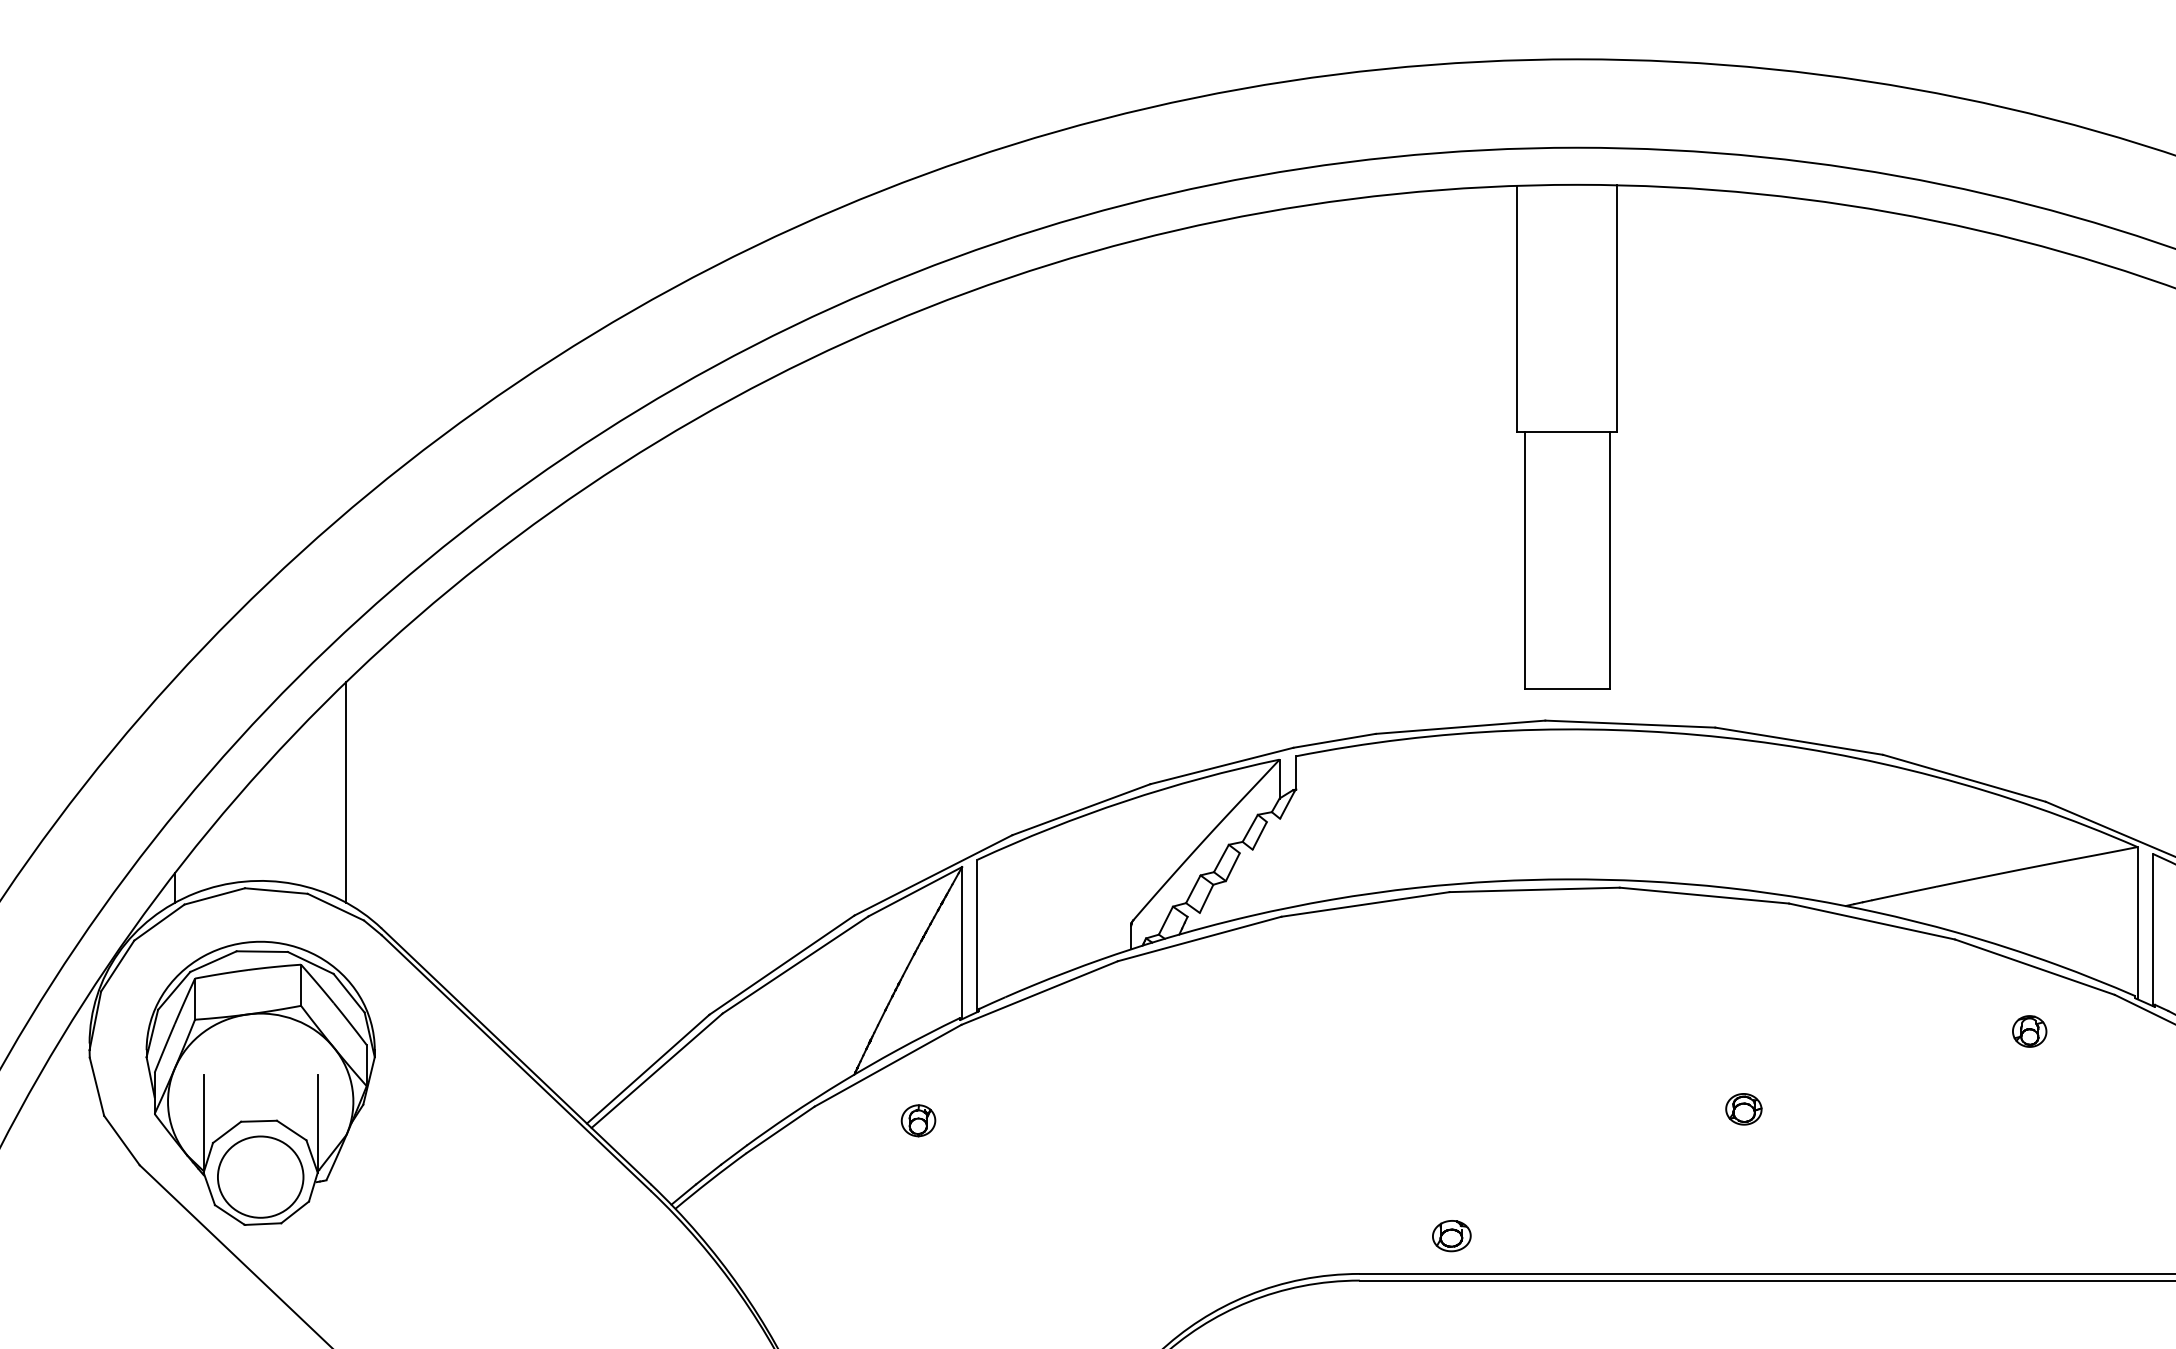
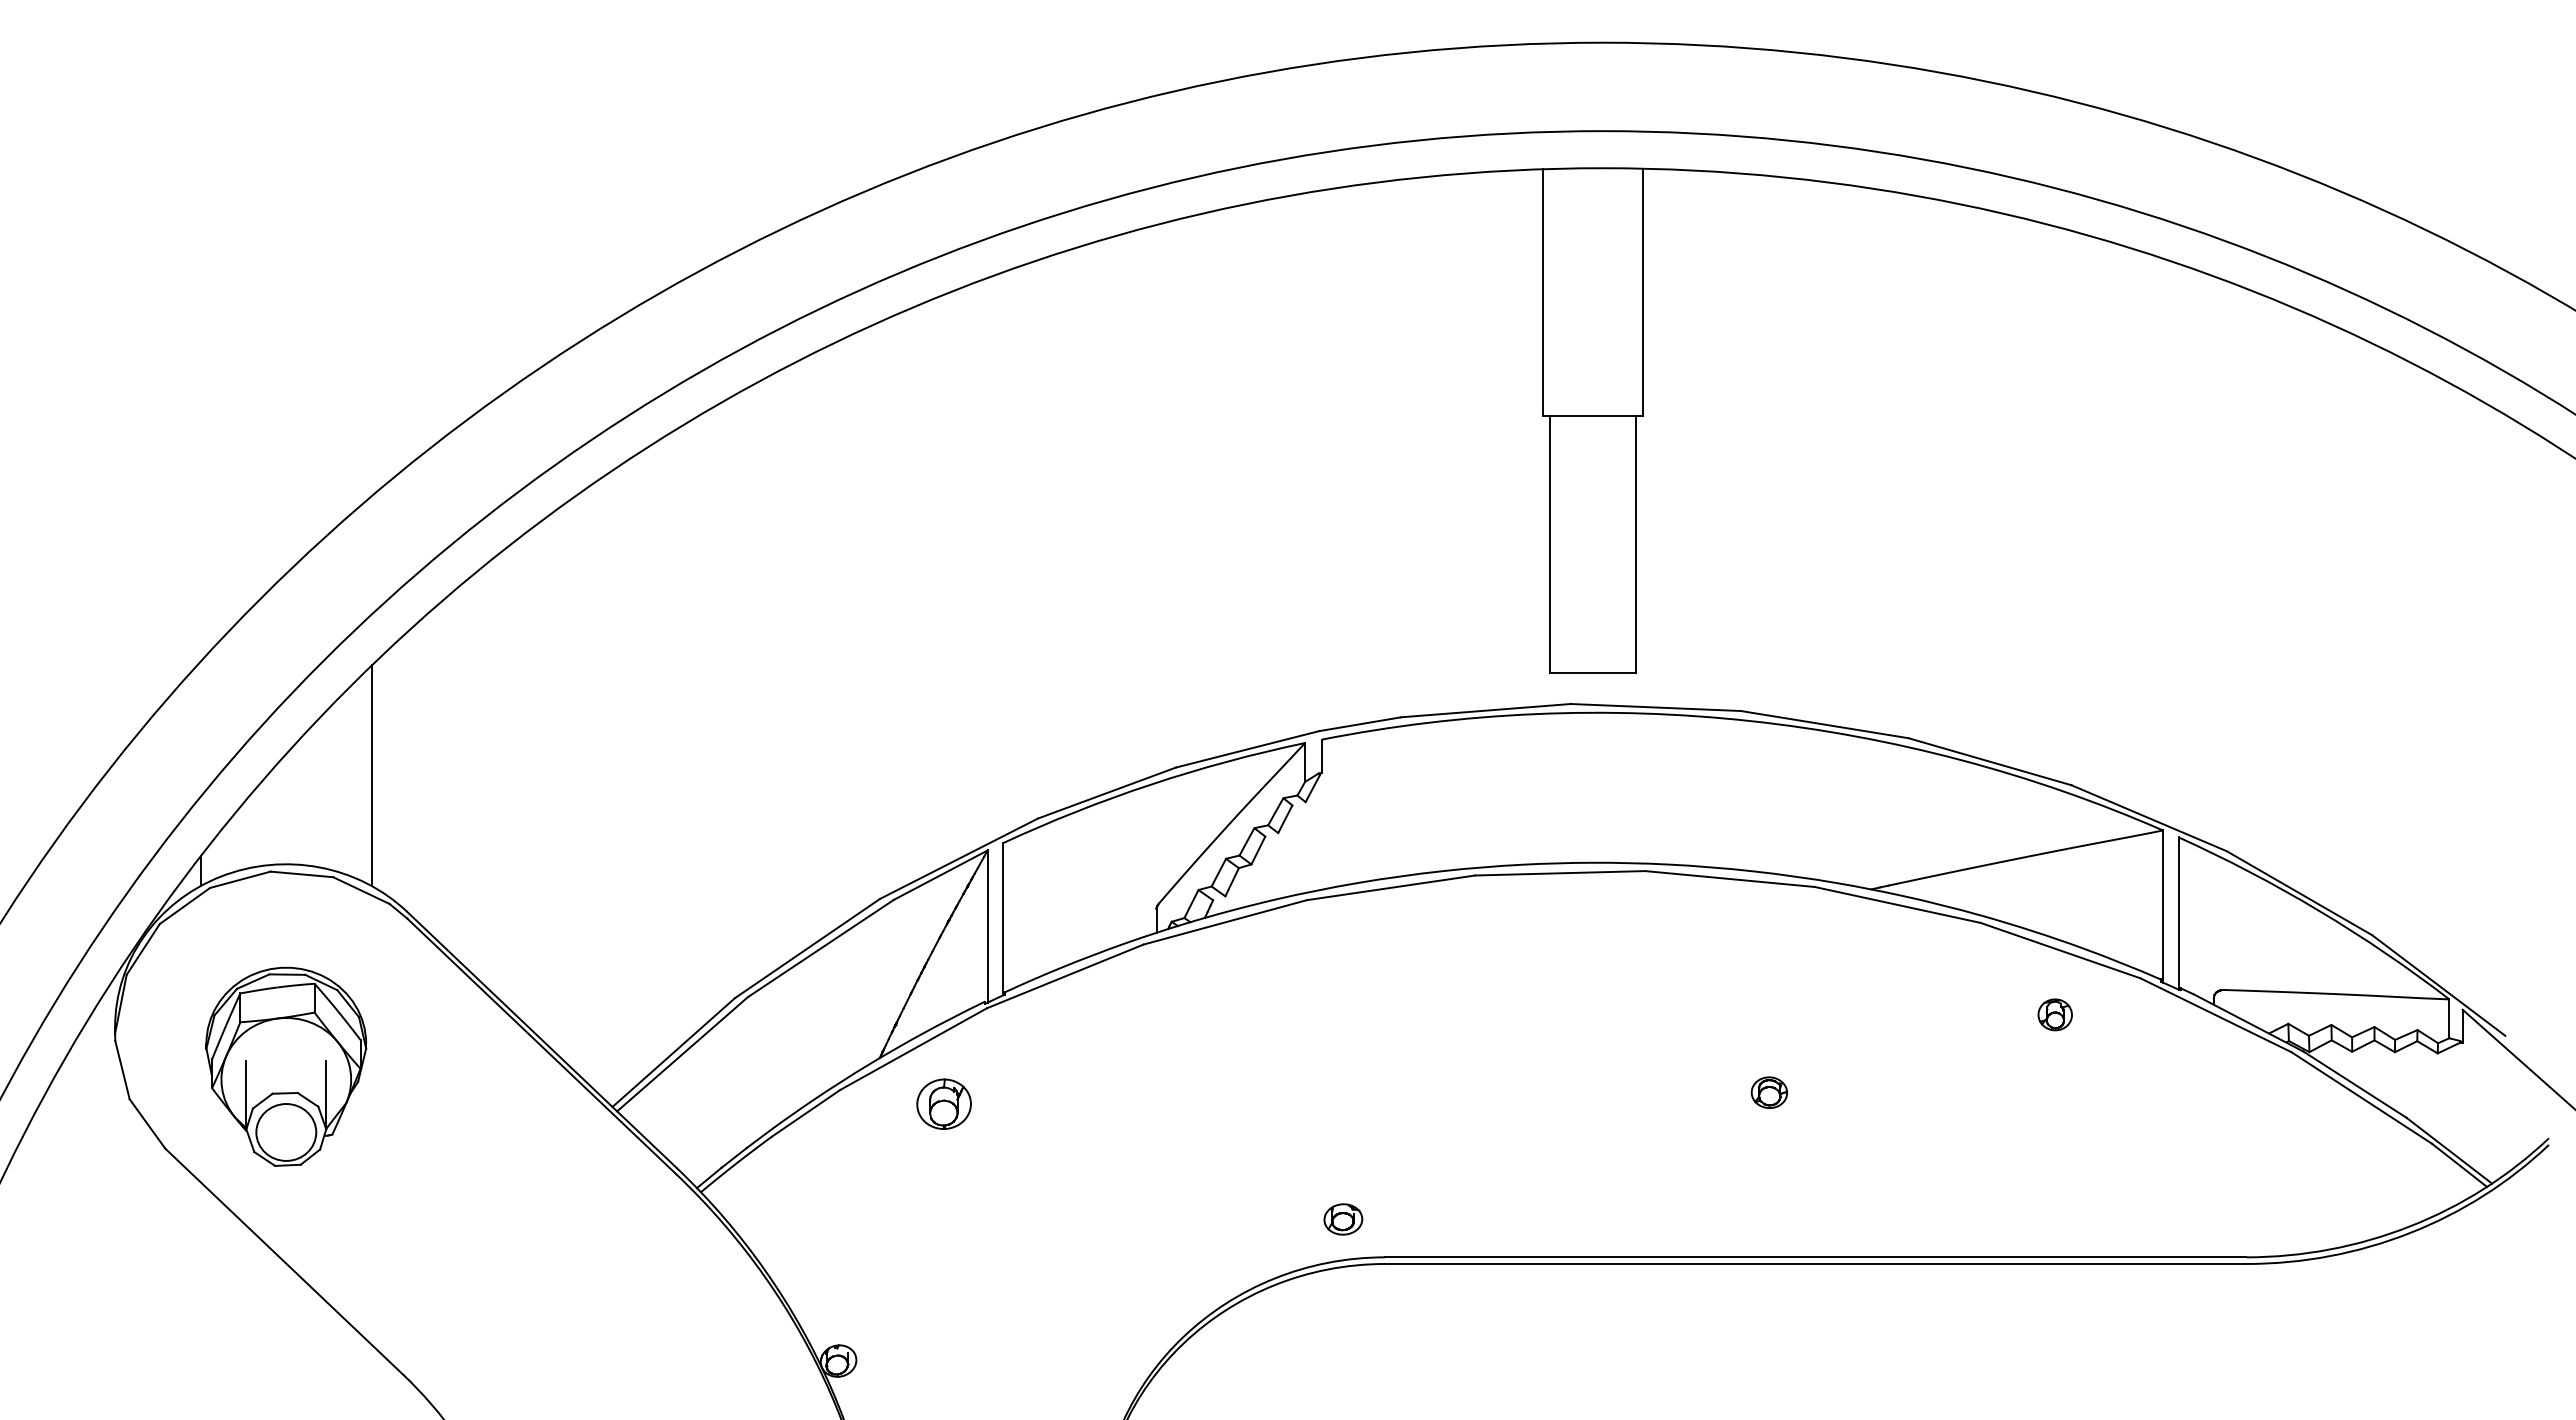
part: (260, 1083) -> (286, 1066), size x0.7
part: (917, 1120) -> (943, 1103), size x1.6
part: (1451, 1236) -> (1343, 1219), moved

